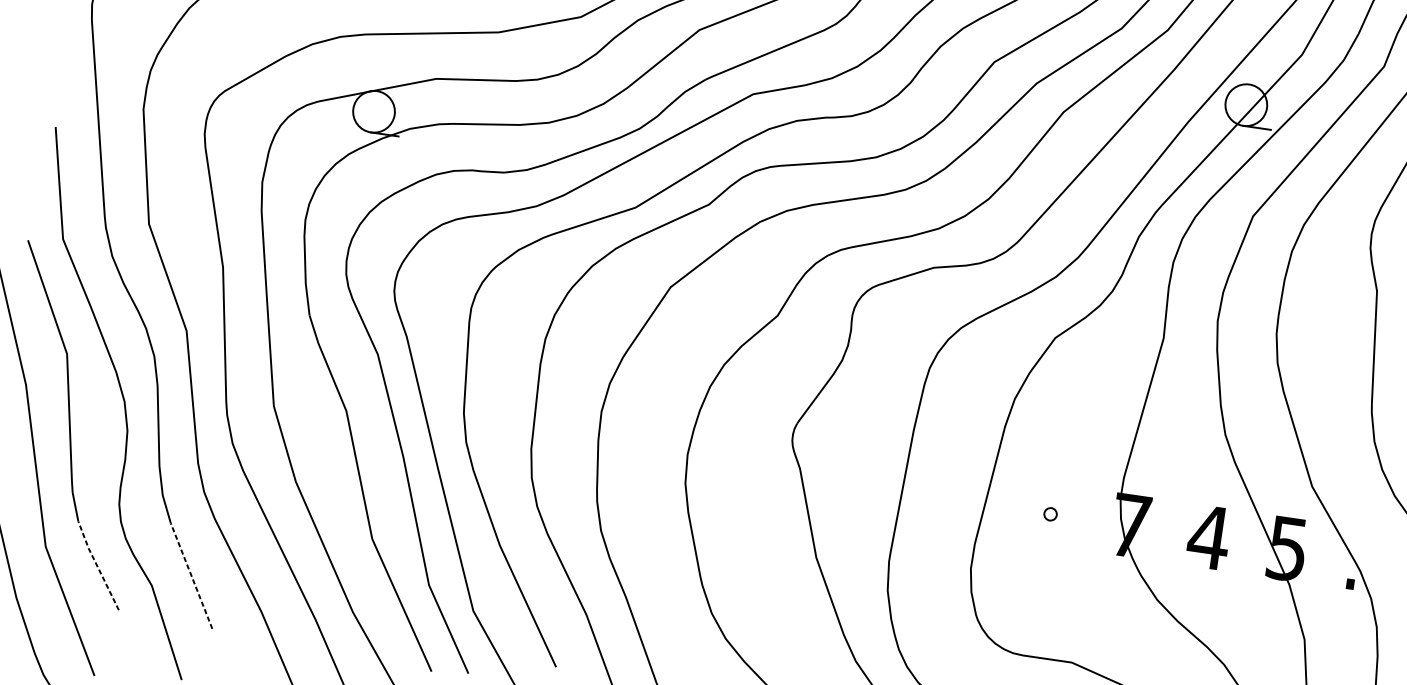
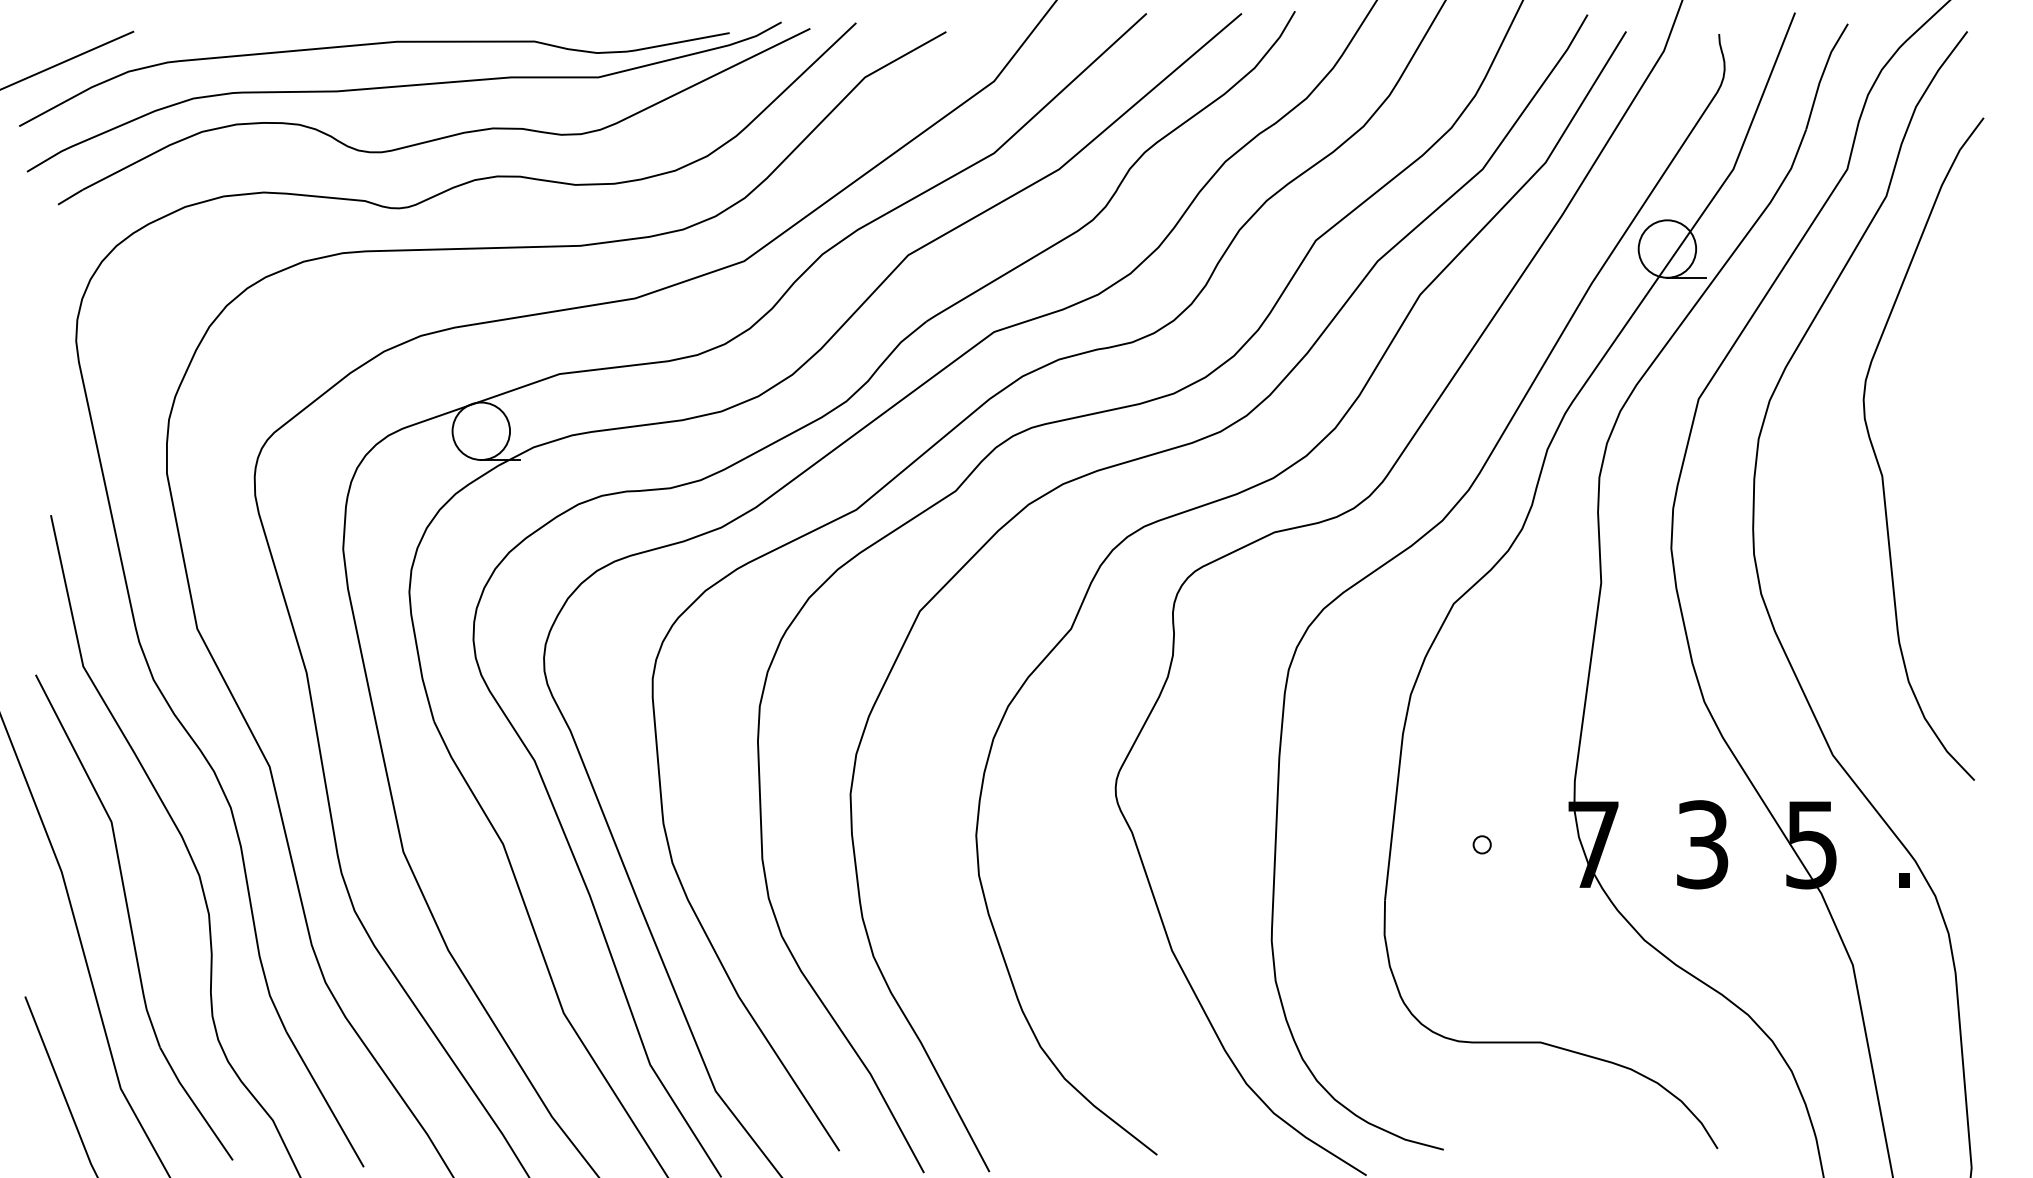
text: (1209, 537) -> (1702, 844), 4 -> 3
line: (97, 565) -> (194, 1103), dashed -> solid
line: (191, 576) -> (325, 1099), dashed -> solid

